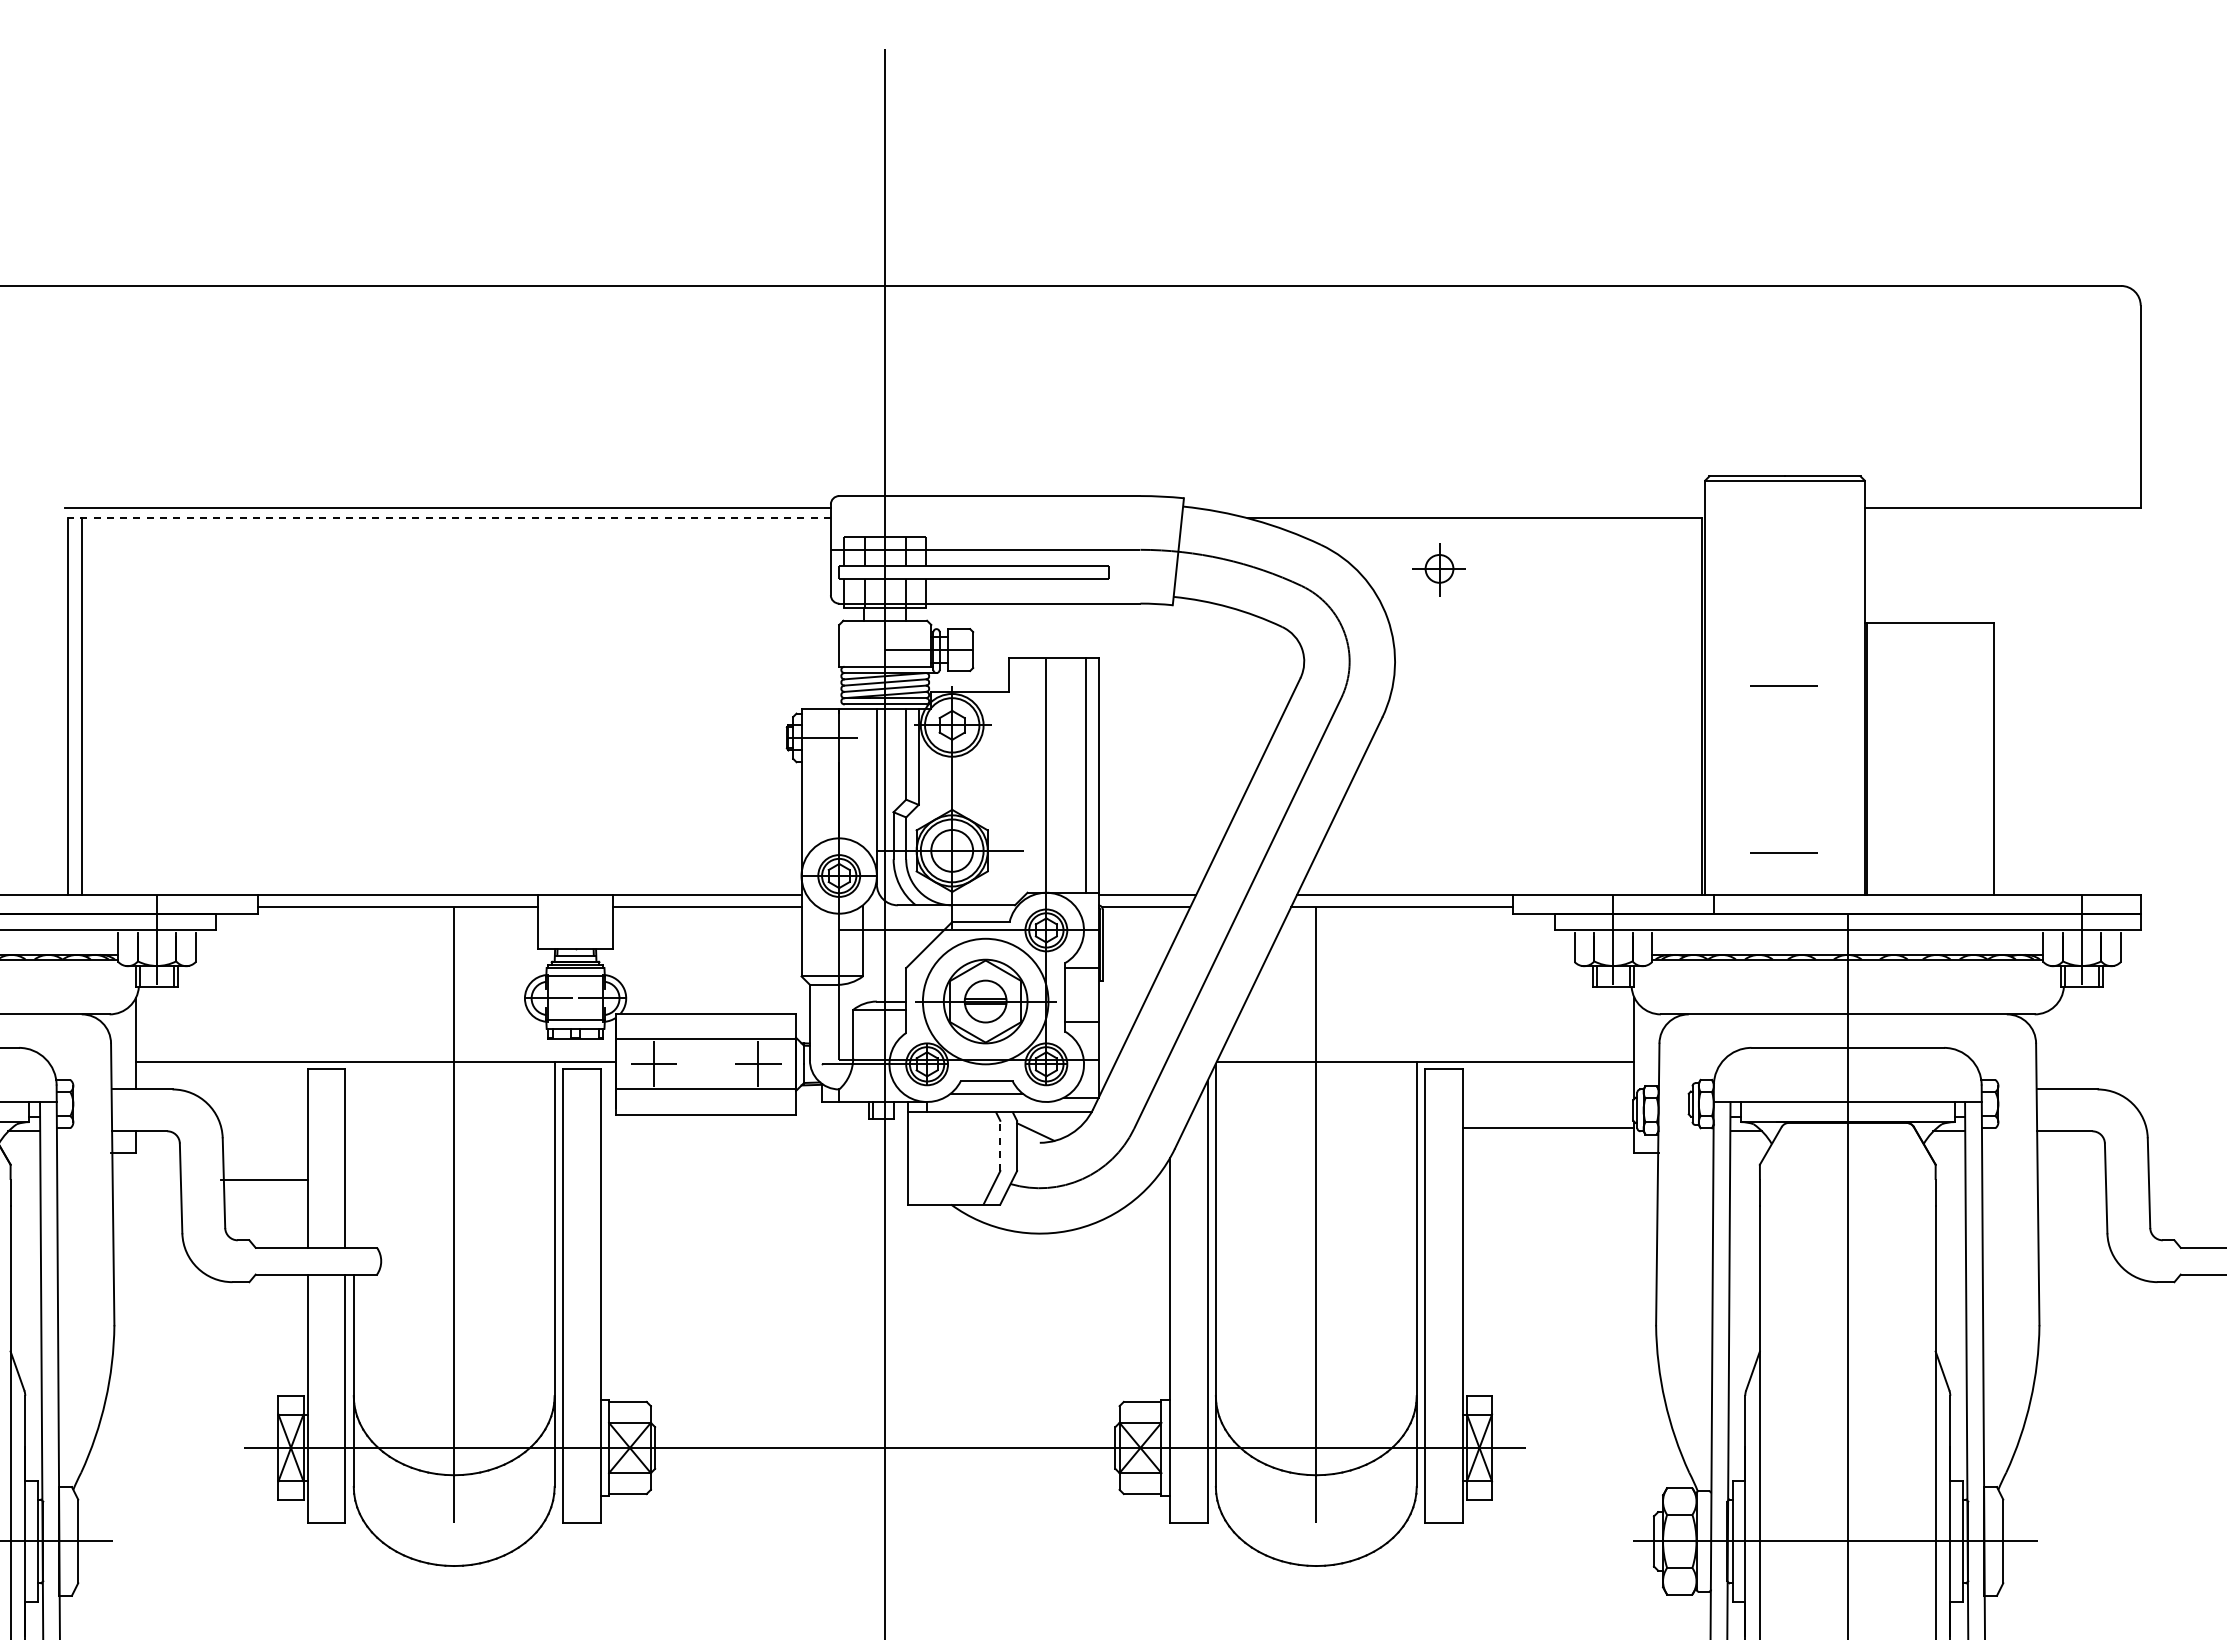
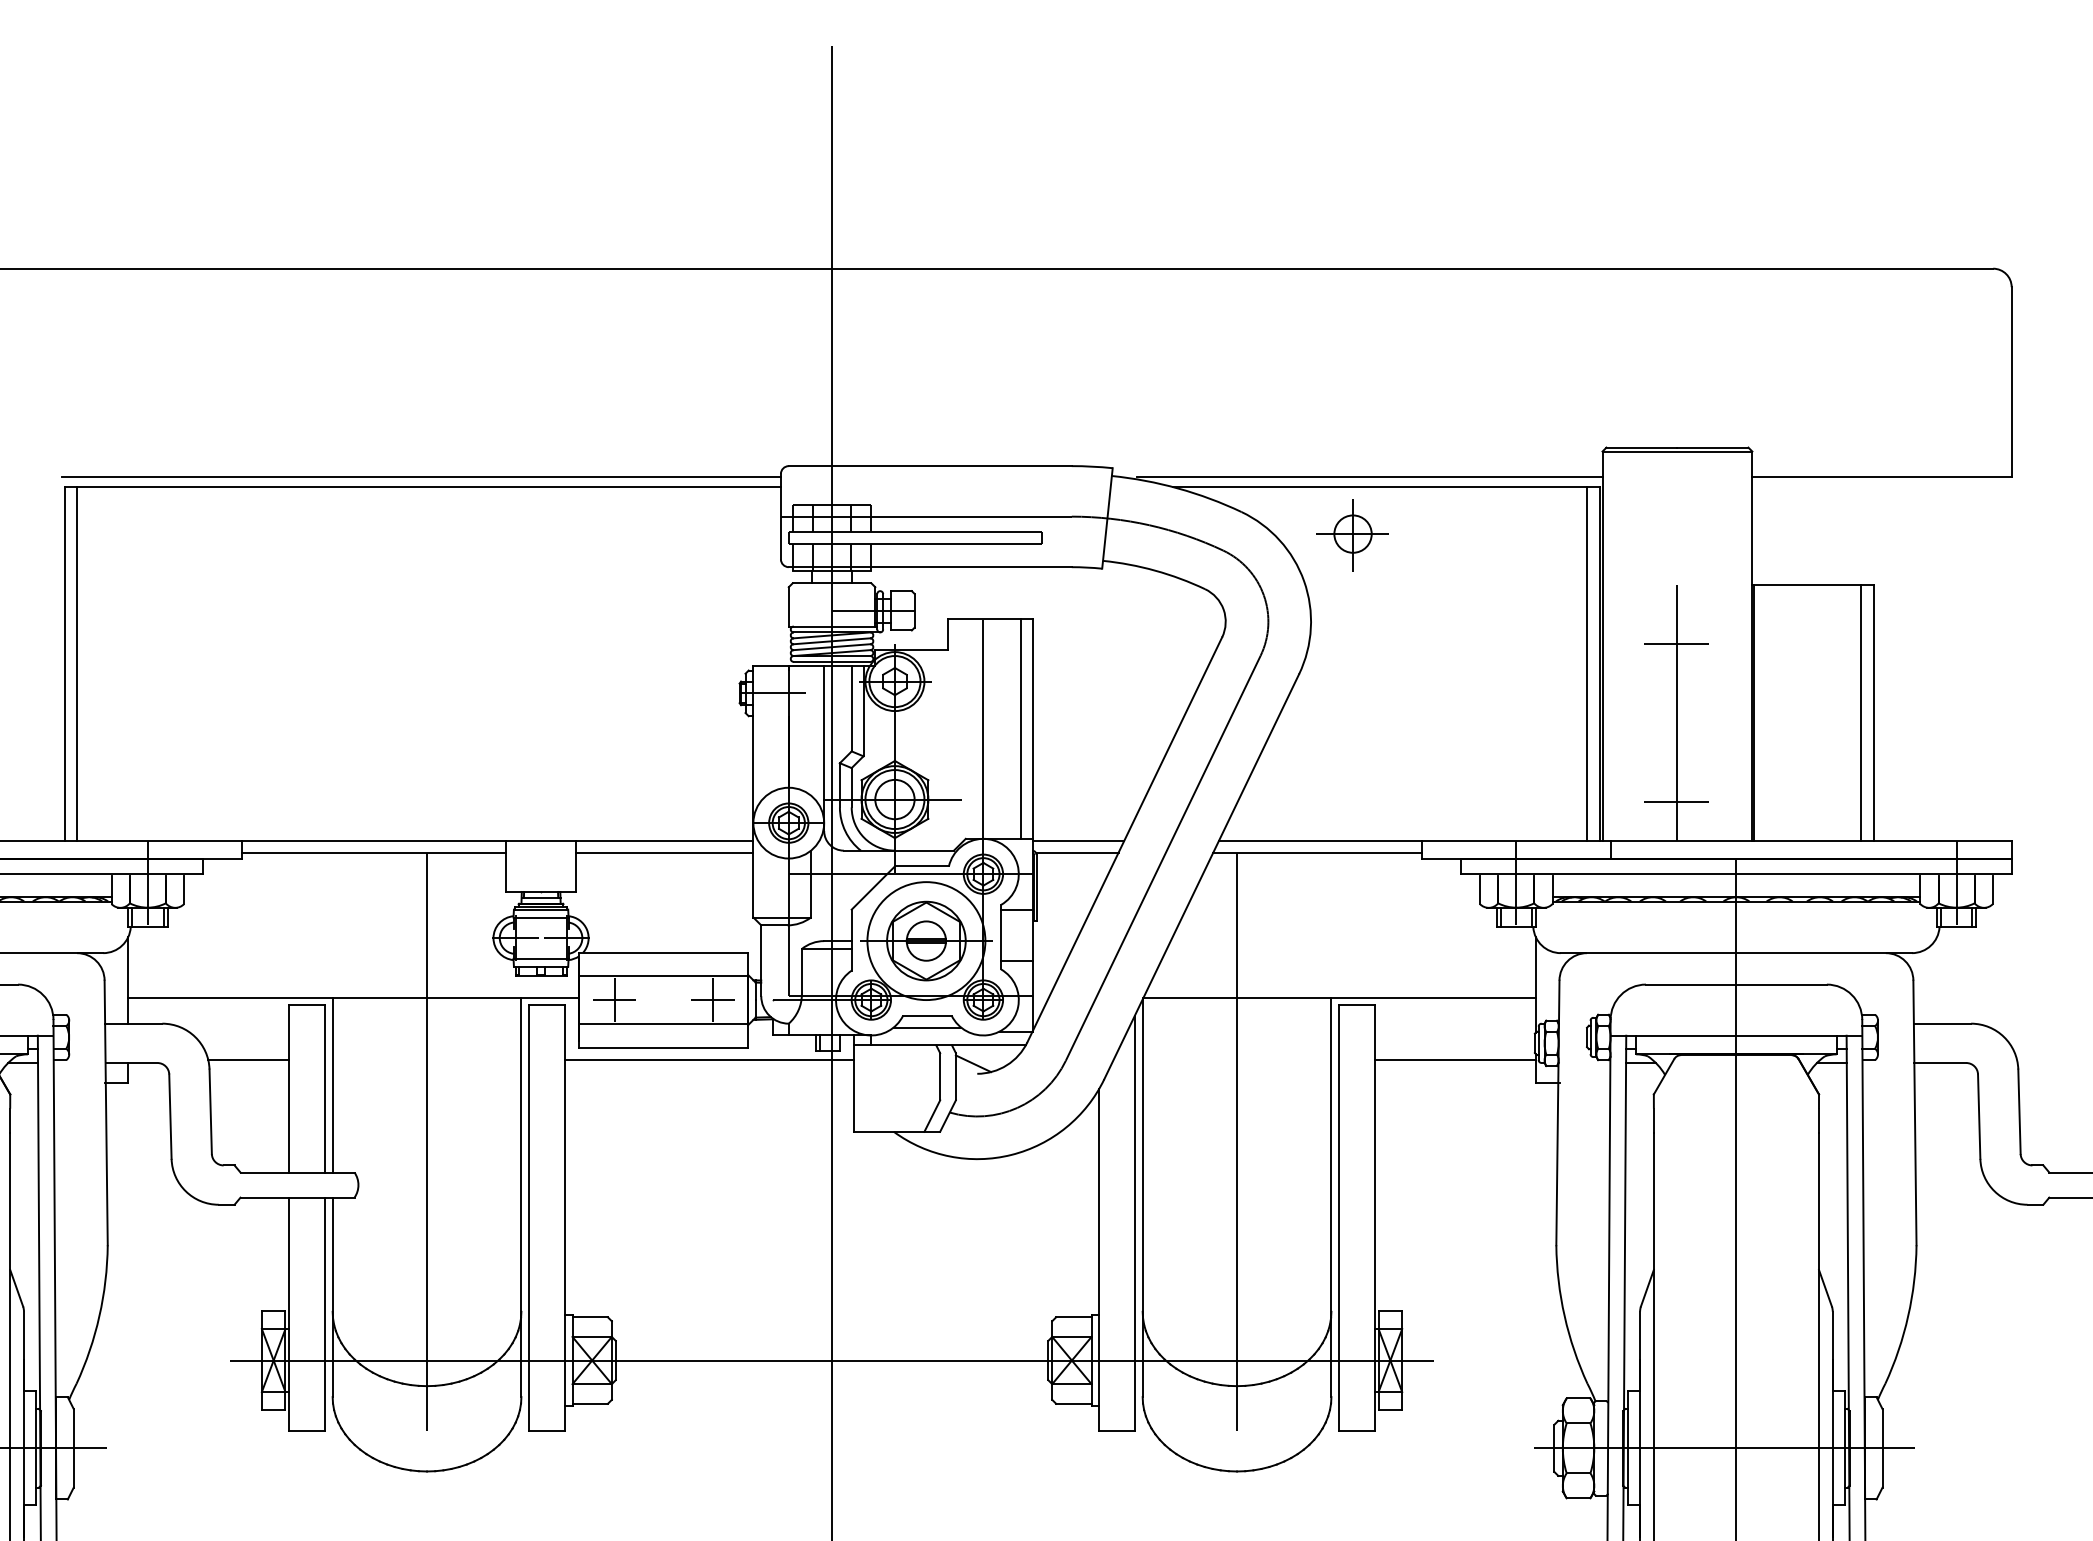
line: (1457, 507) -> (1369, 476), added
line: (449, 518) -> (422, 487), dashed -> solid
part: (1438, 569) -> (1351, 535), size x1.43
line: (1688, 706) -> (1586, 663), added
line: (1785, 758) -> (1677, 712), added
line: (1980, 758) -> (1861, 712), added
line: (754, 1127) -> (709, 1059), added
line: (1000, 1145) -> (940, 1076), dashed -> solid
line: (353, 1154) -> (332, 1084), added
line: (264, 1179) -> (248, 1059), moved

